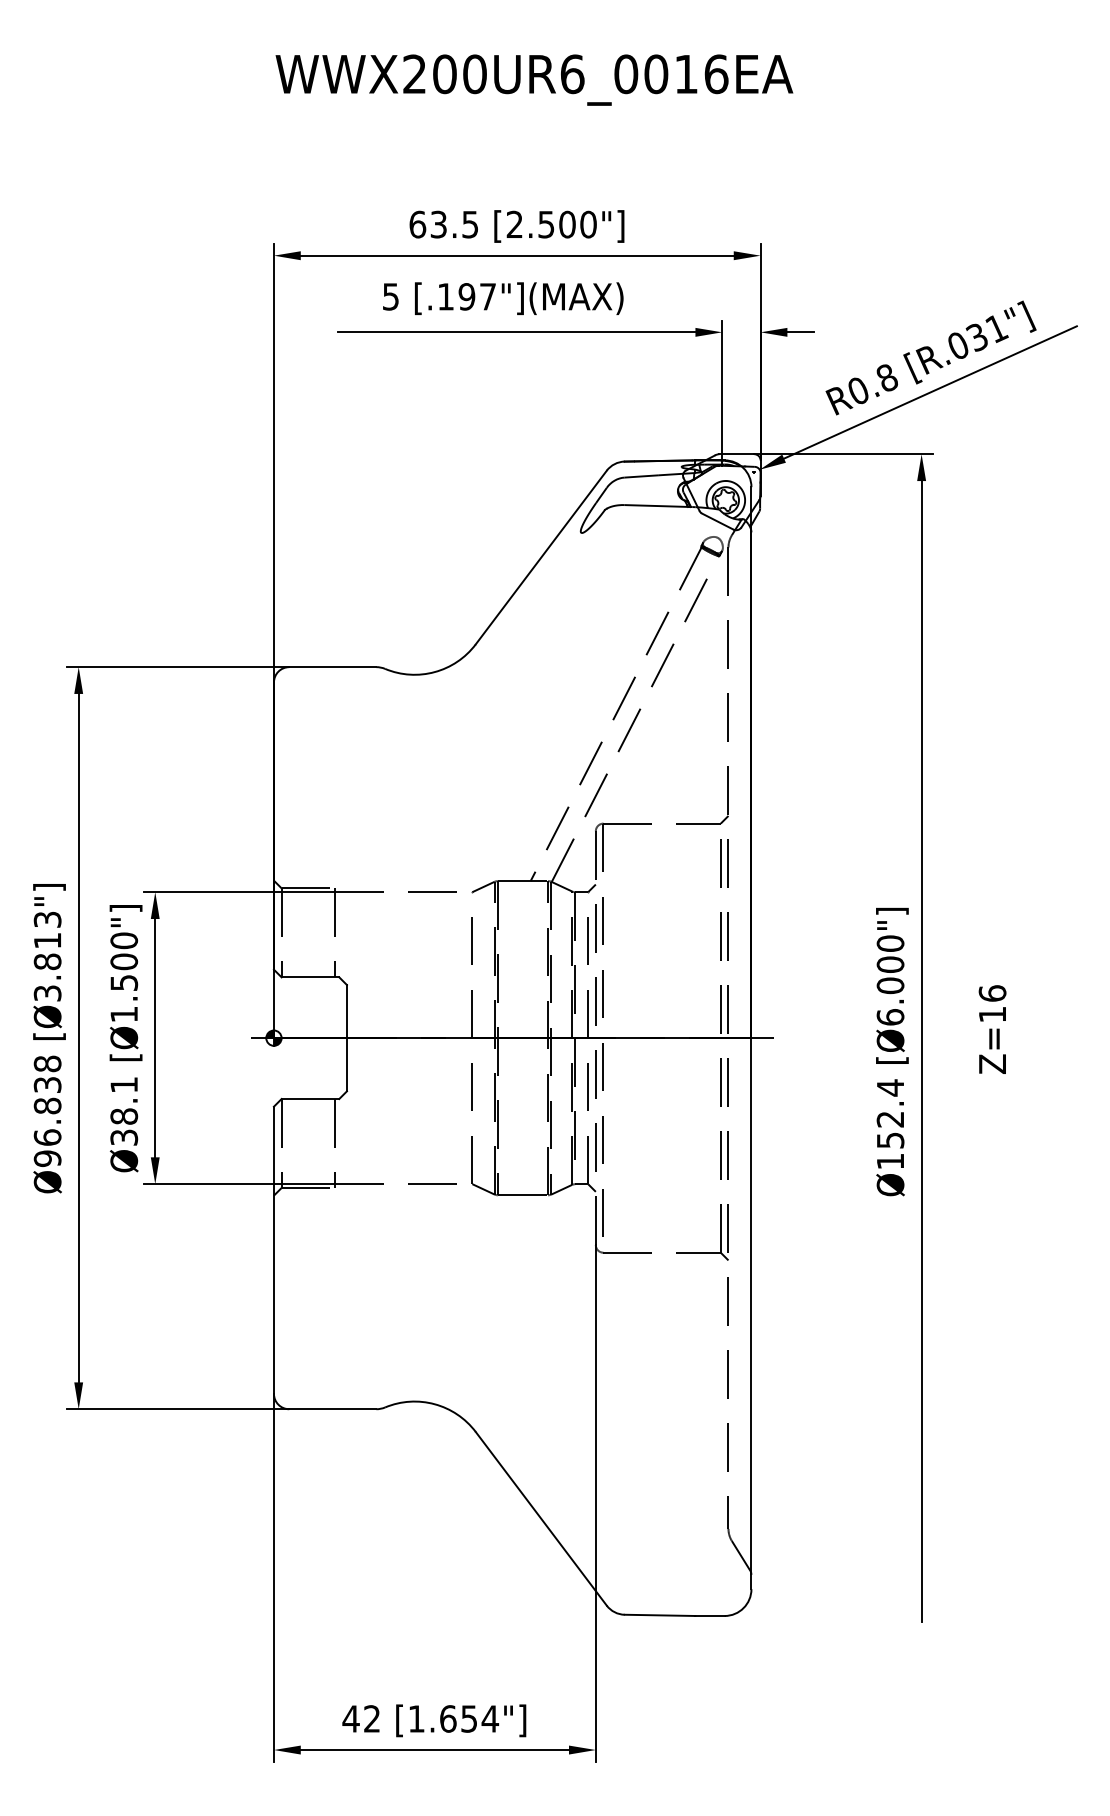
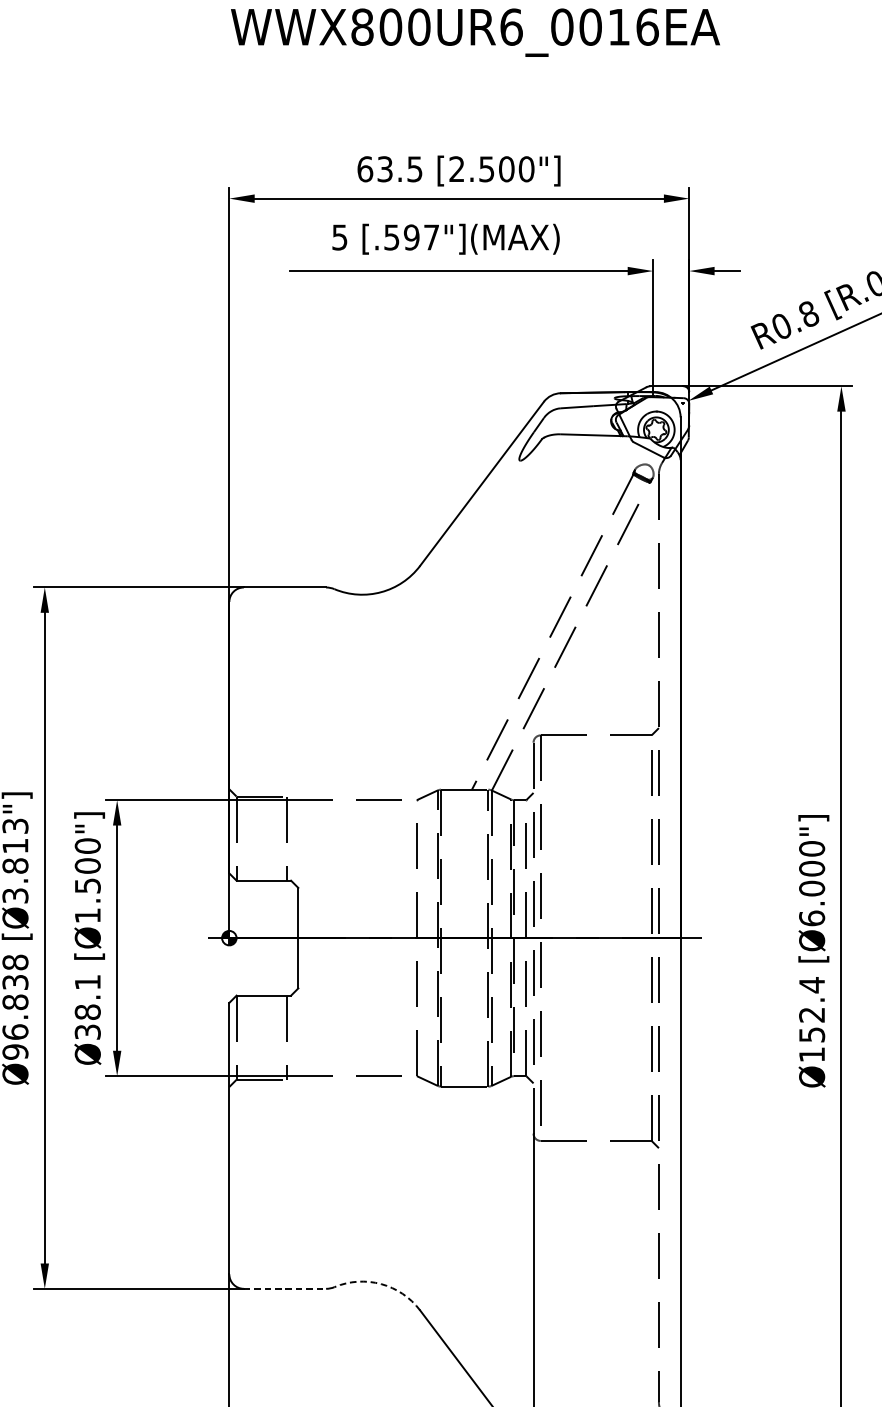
text: (414, 74) -> (362, 27), WWX200UR6_0016EA -> WWX800UR6_0016EA
text: (445, 296) -> (391, 237), [.197"](MAX) -> [.597"](MAX)
arc: (434, 1404) -> (381, 1284), solid -> dashed
line: (332, 1409) -> (284, 1289), solid -> dashed

